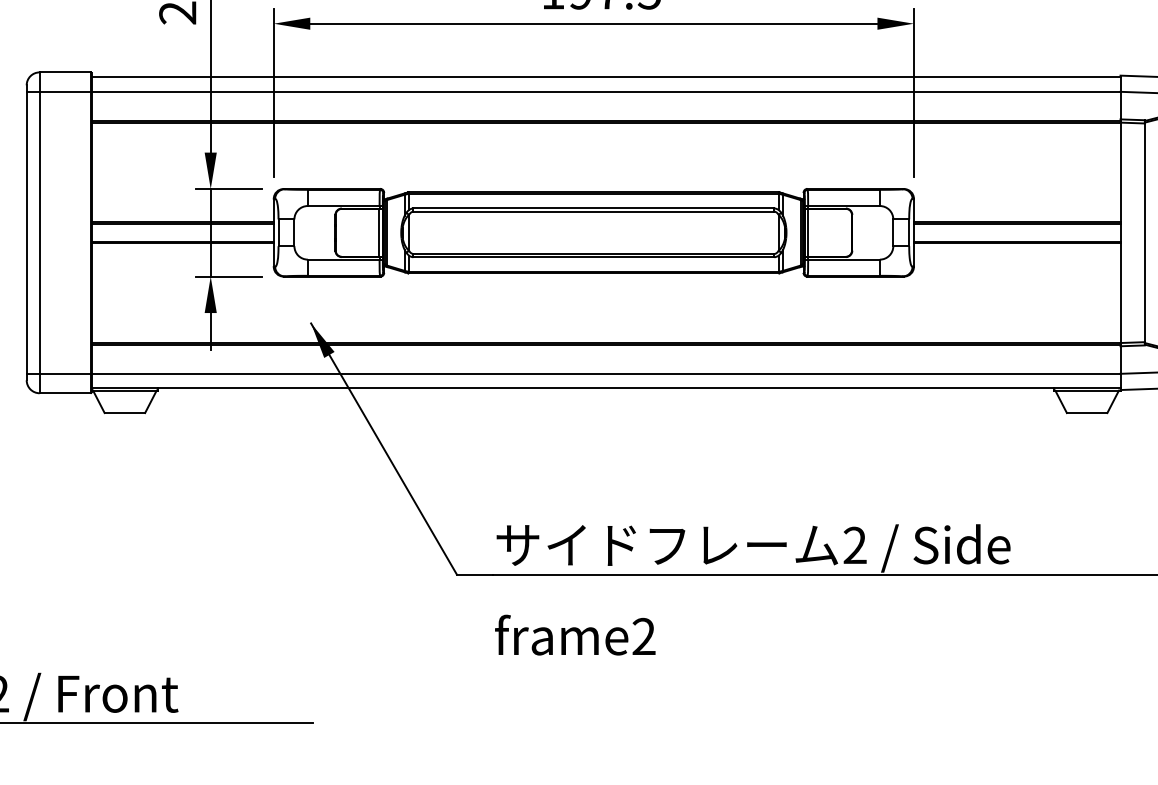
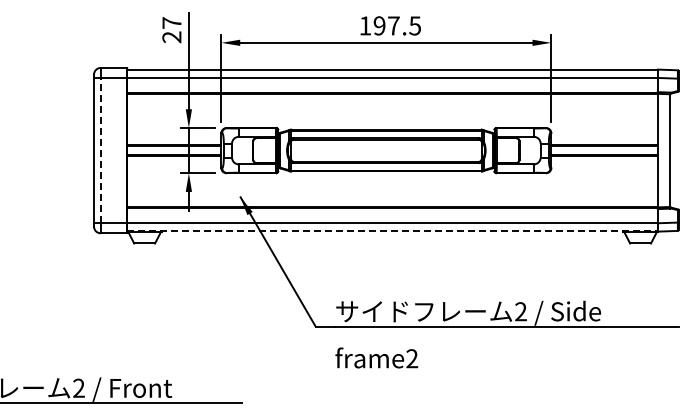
line: (39, 232) -> (100, 150), solid -> dashed
line: (607, 387) -> (393, 230), solid -> dashed

